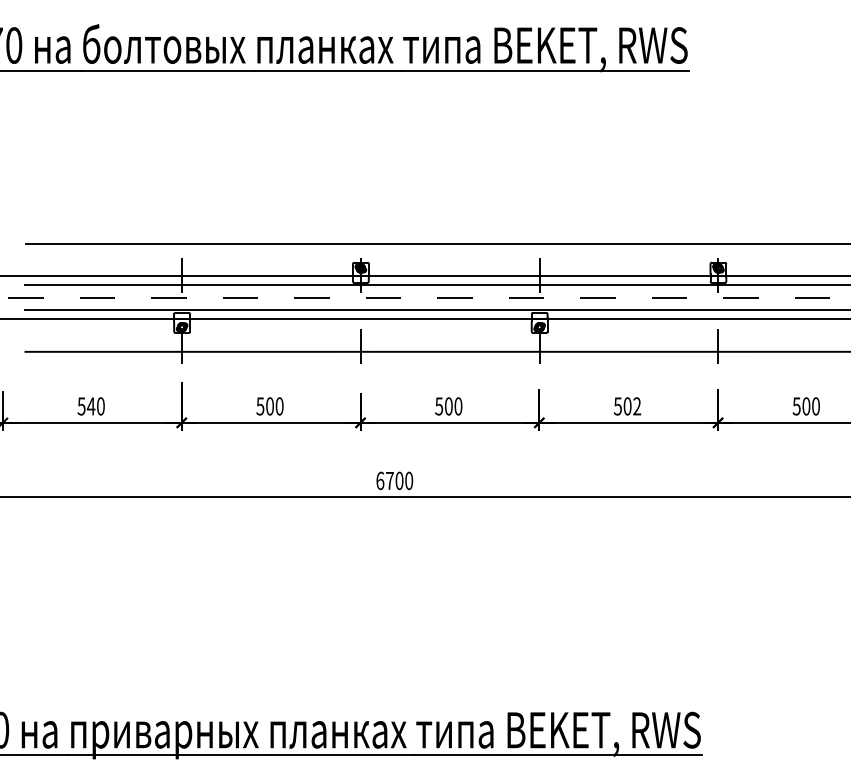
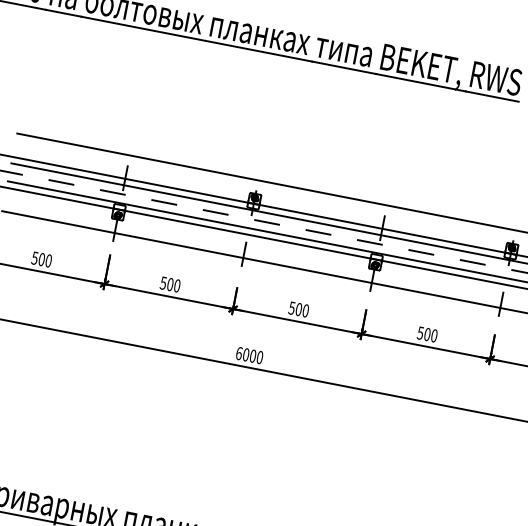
text: (90, 406) -> (41, 259), 540 -> 500
text: (637, 406) -> (434, 335), 502 -> 500
text: (389, 480) -> (245, 354), 6700 -> 6000

